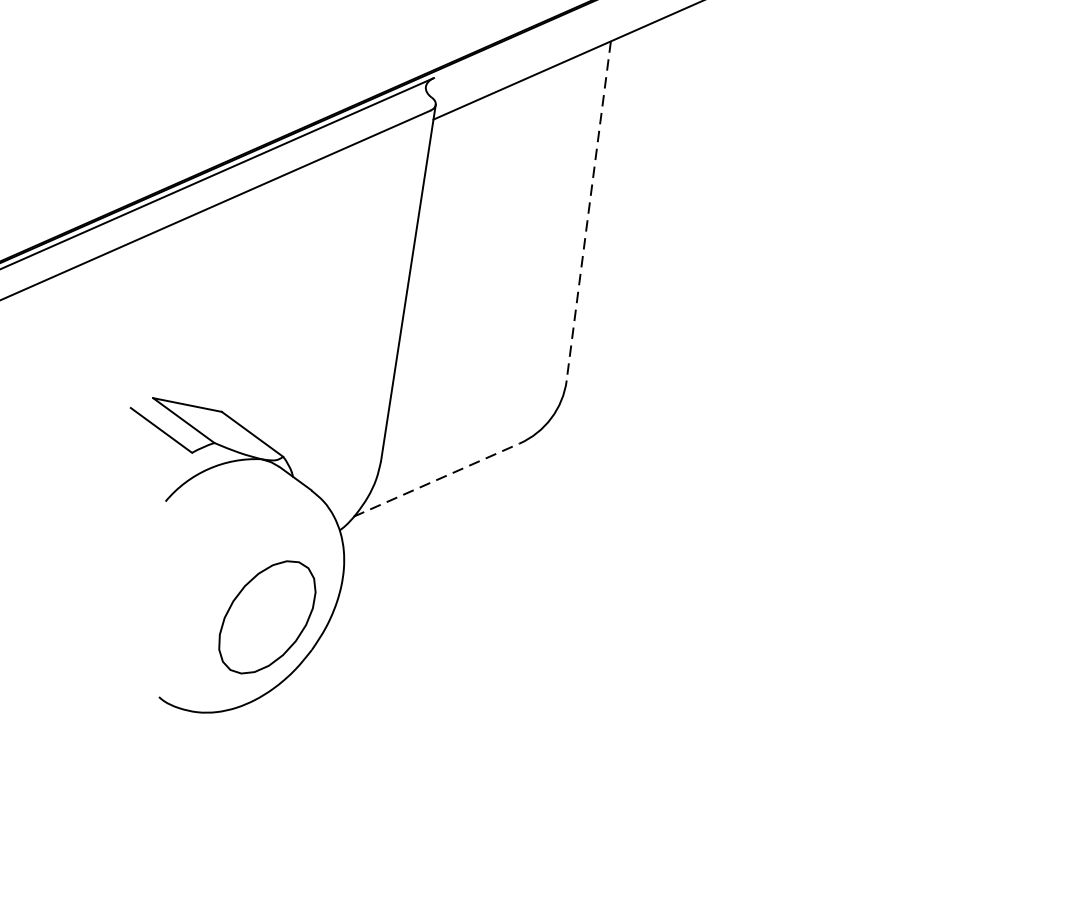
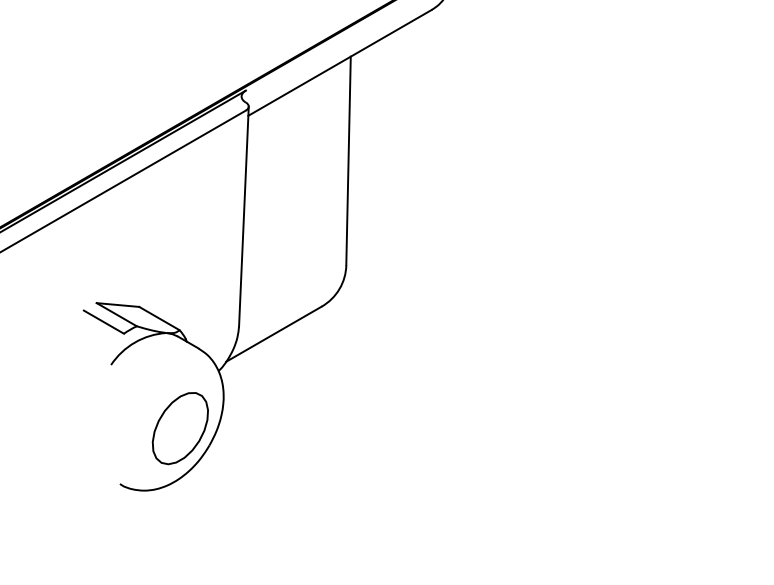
line: (588, 211) -> (348, 161), dashed -> solid
line: (437, 479) -> (274, 333), dashed -> solid

